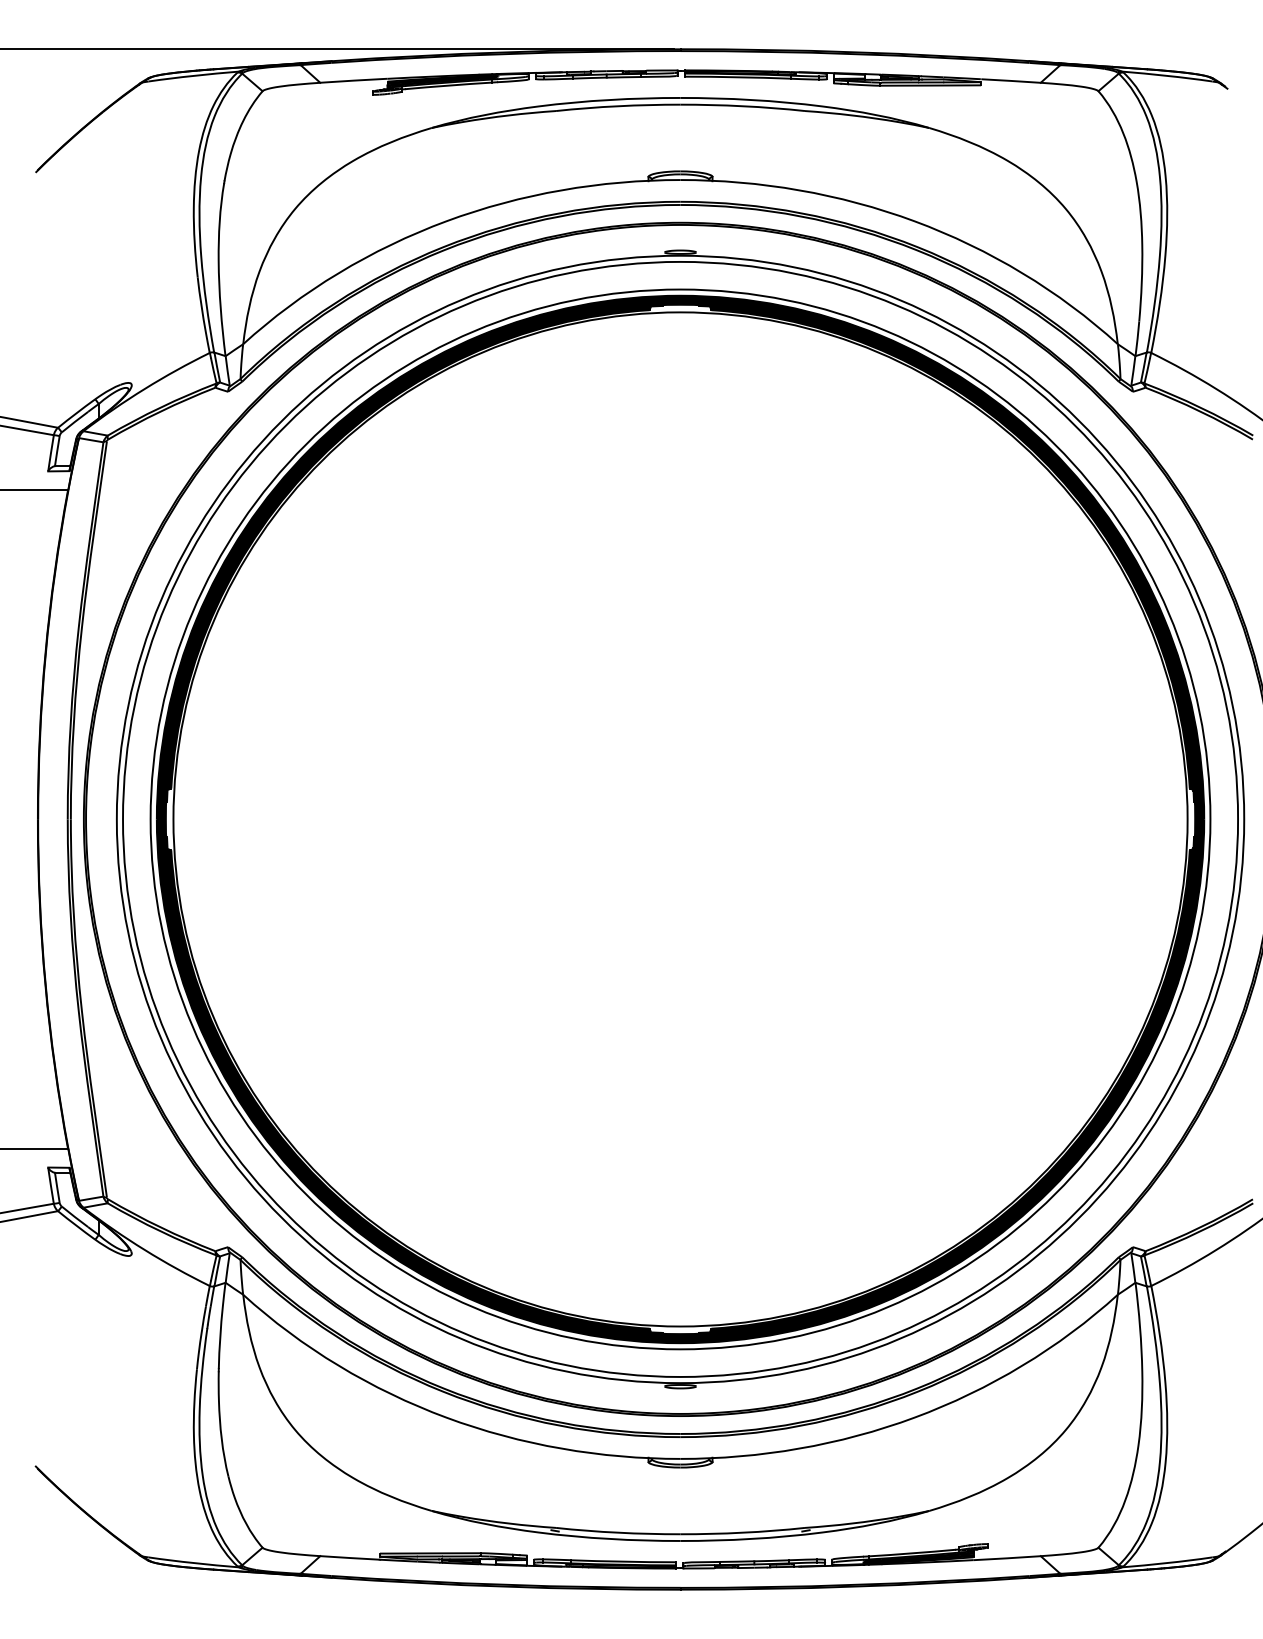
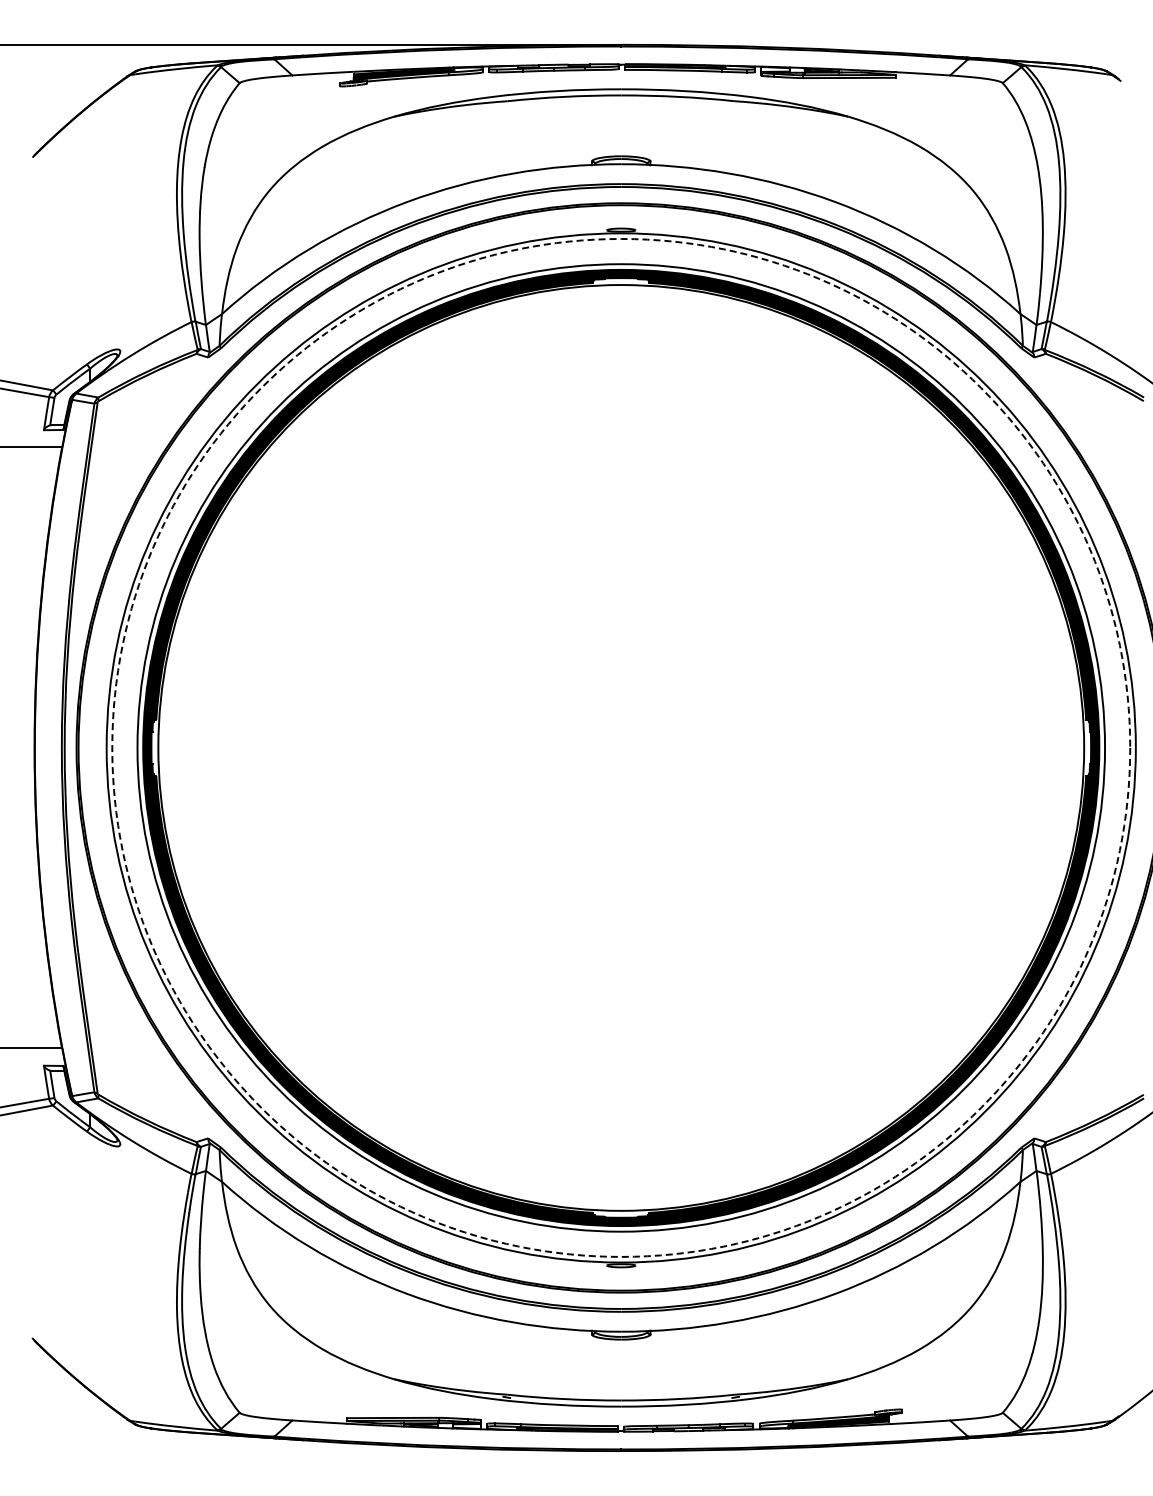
circle: (680, 818) -> (621, 747), solid -> dashed

